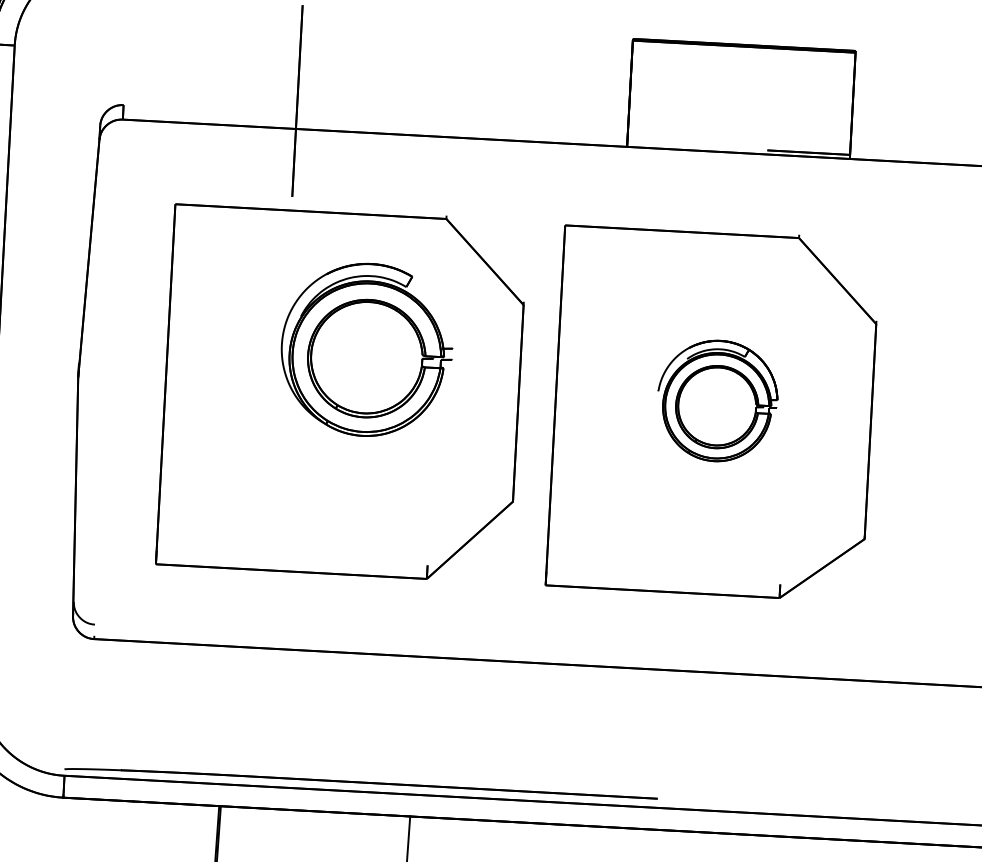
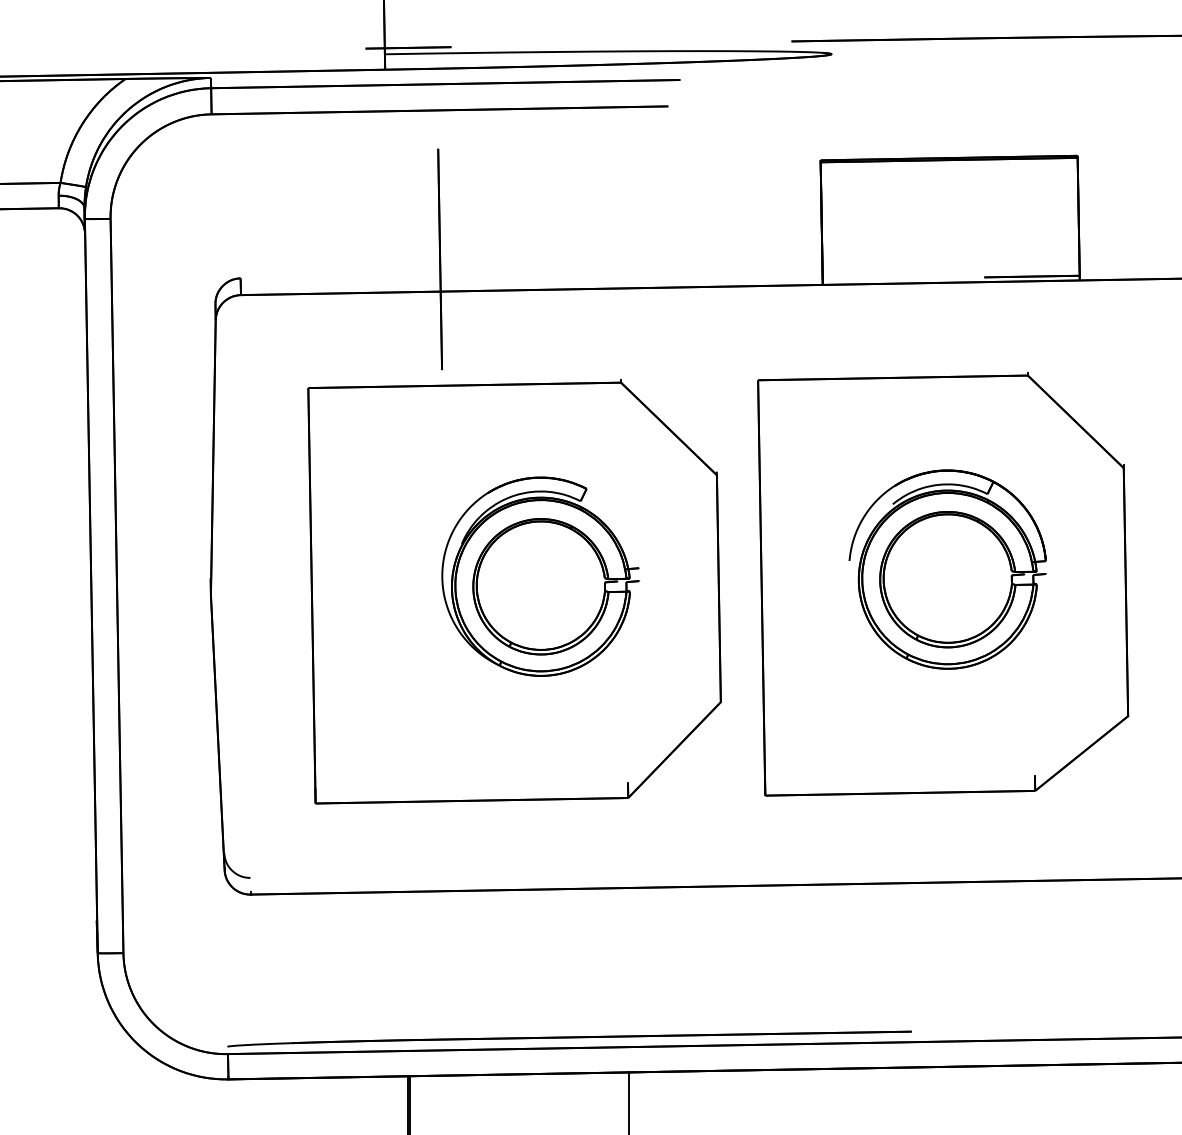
part: (366, 349) -> (540, 576), moved
part: (717, 400) -> (947, 569), size x1.43

